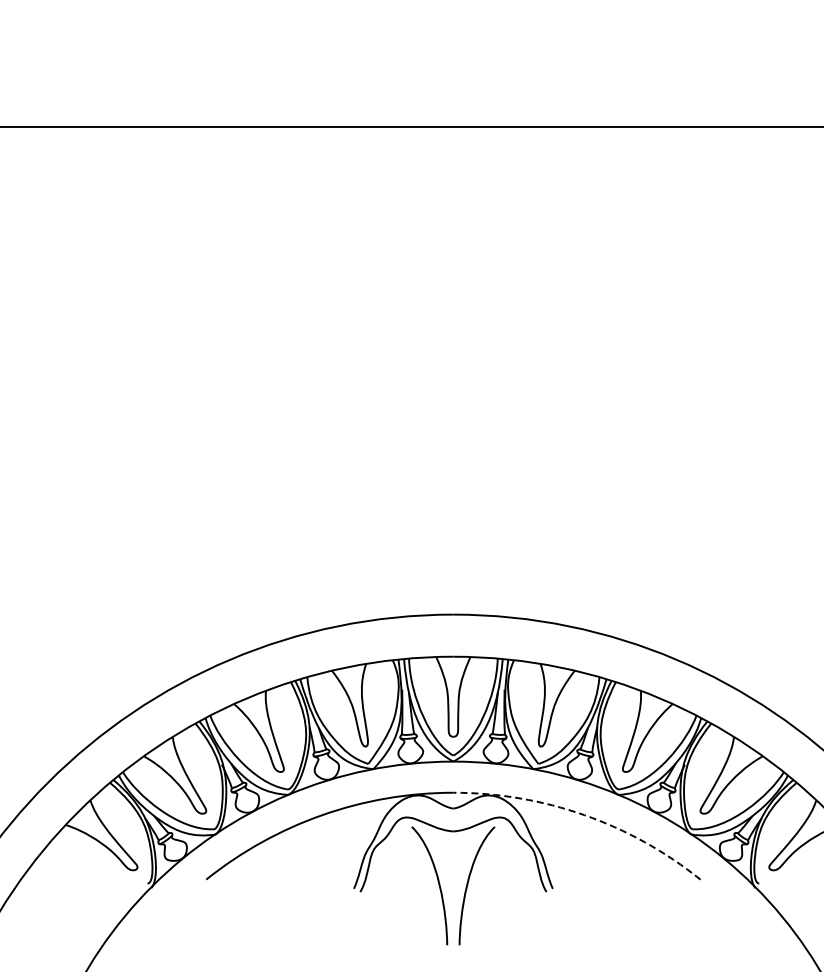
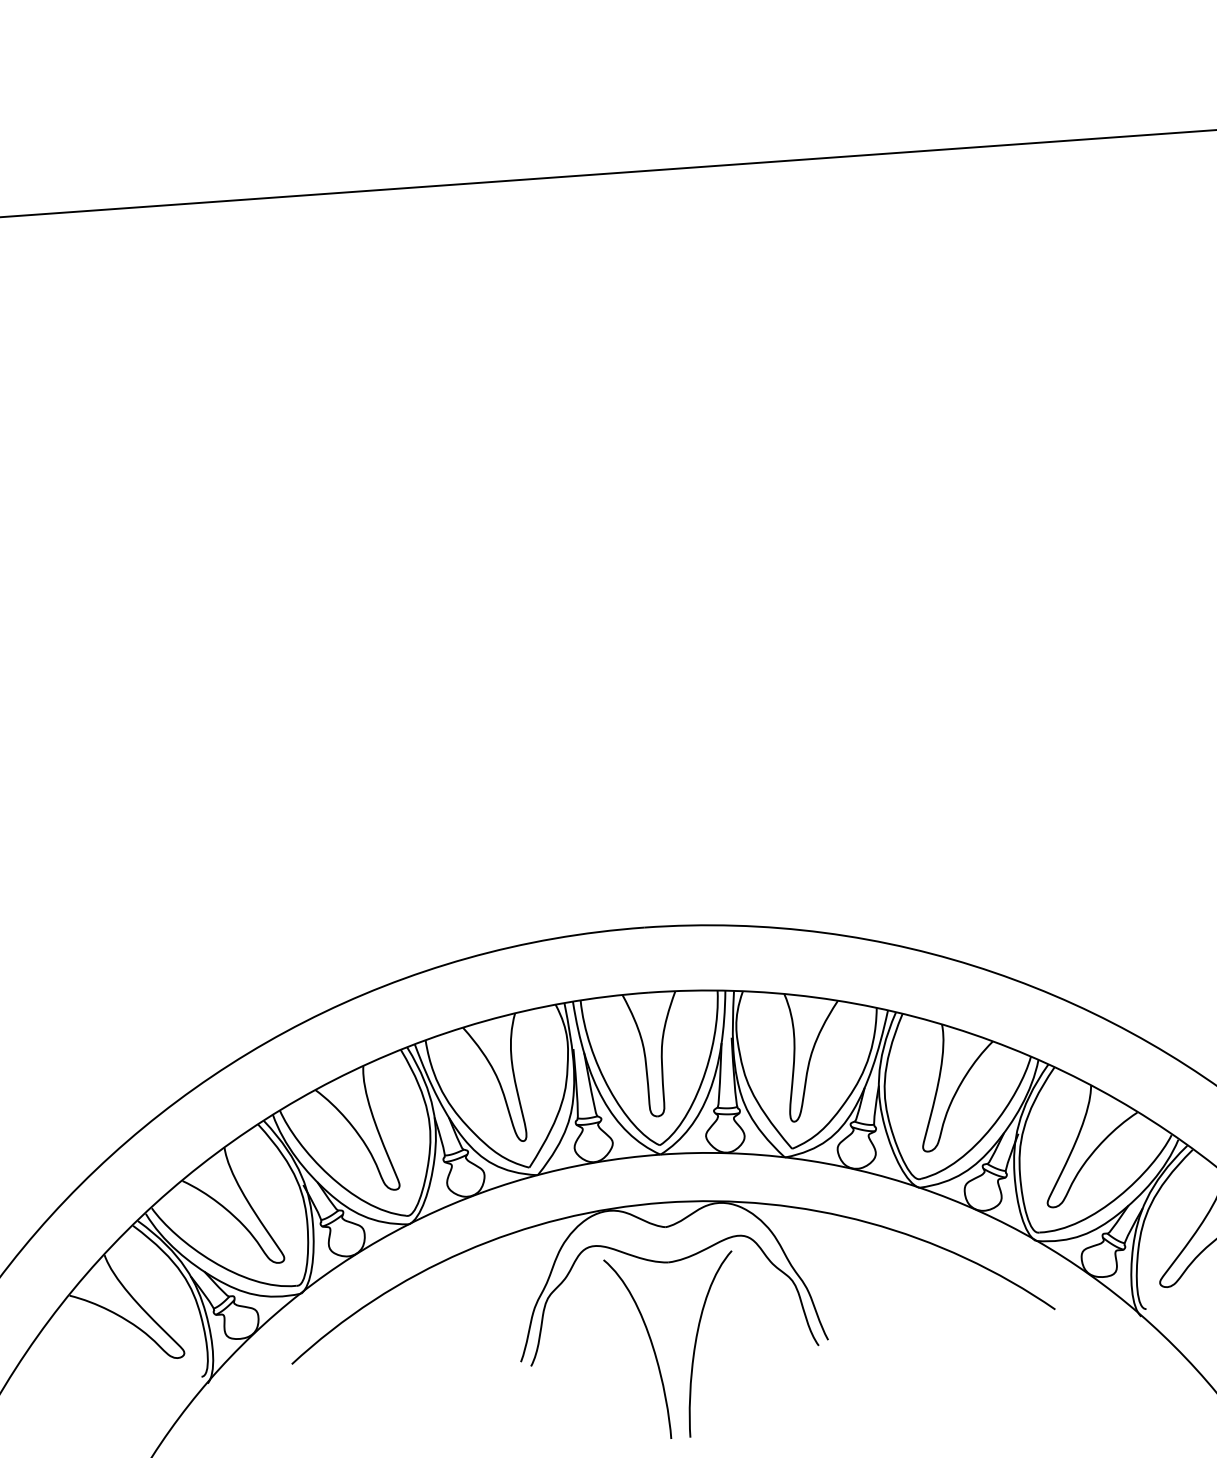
arc: (584, 815) -> (868, 1223), dashed -> solid

